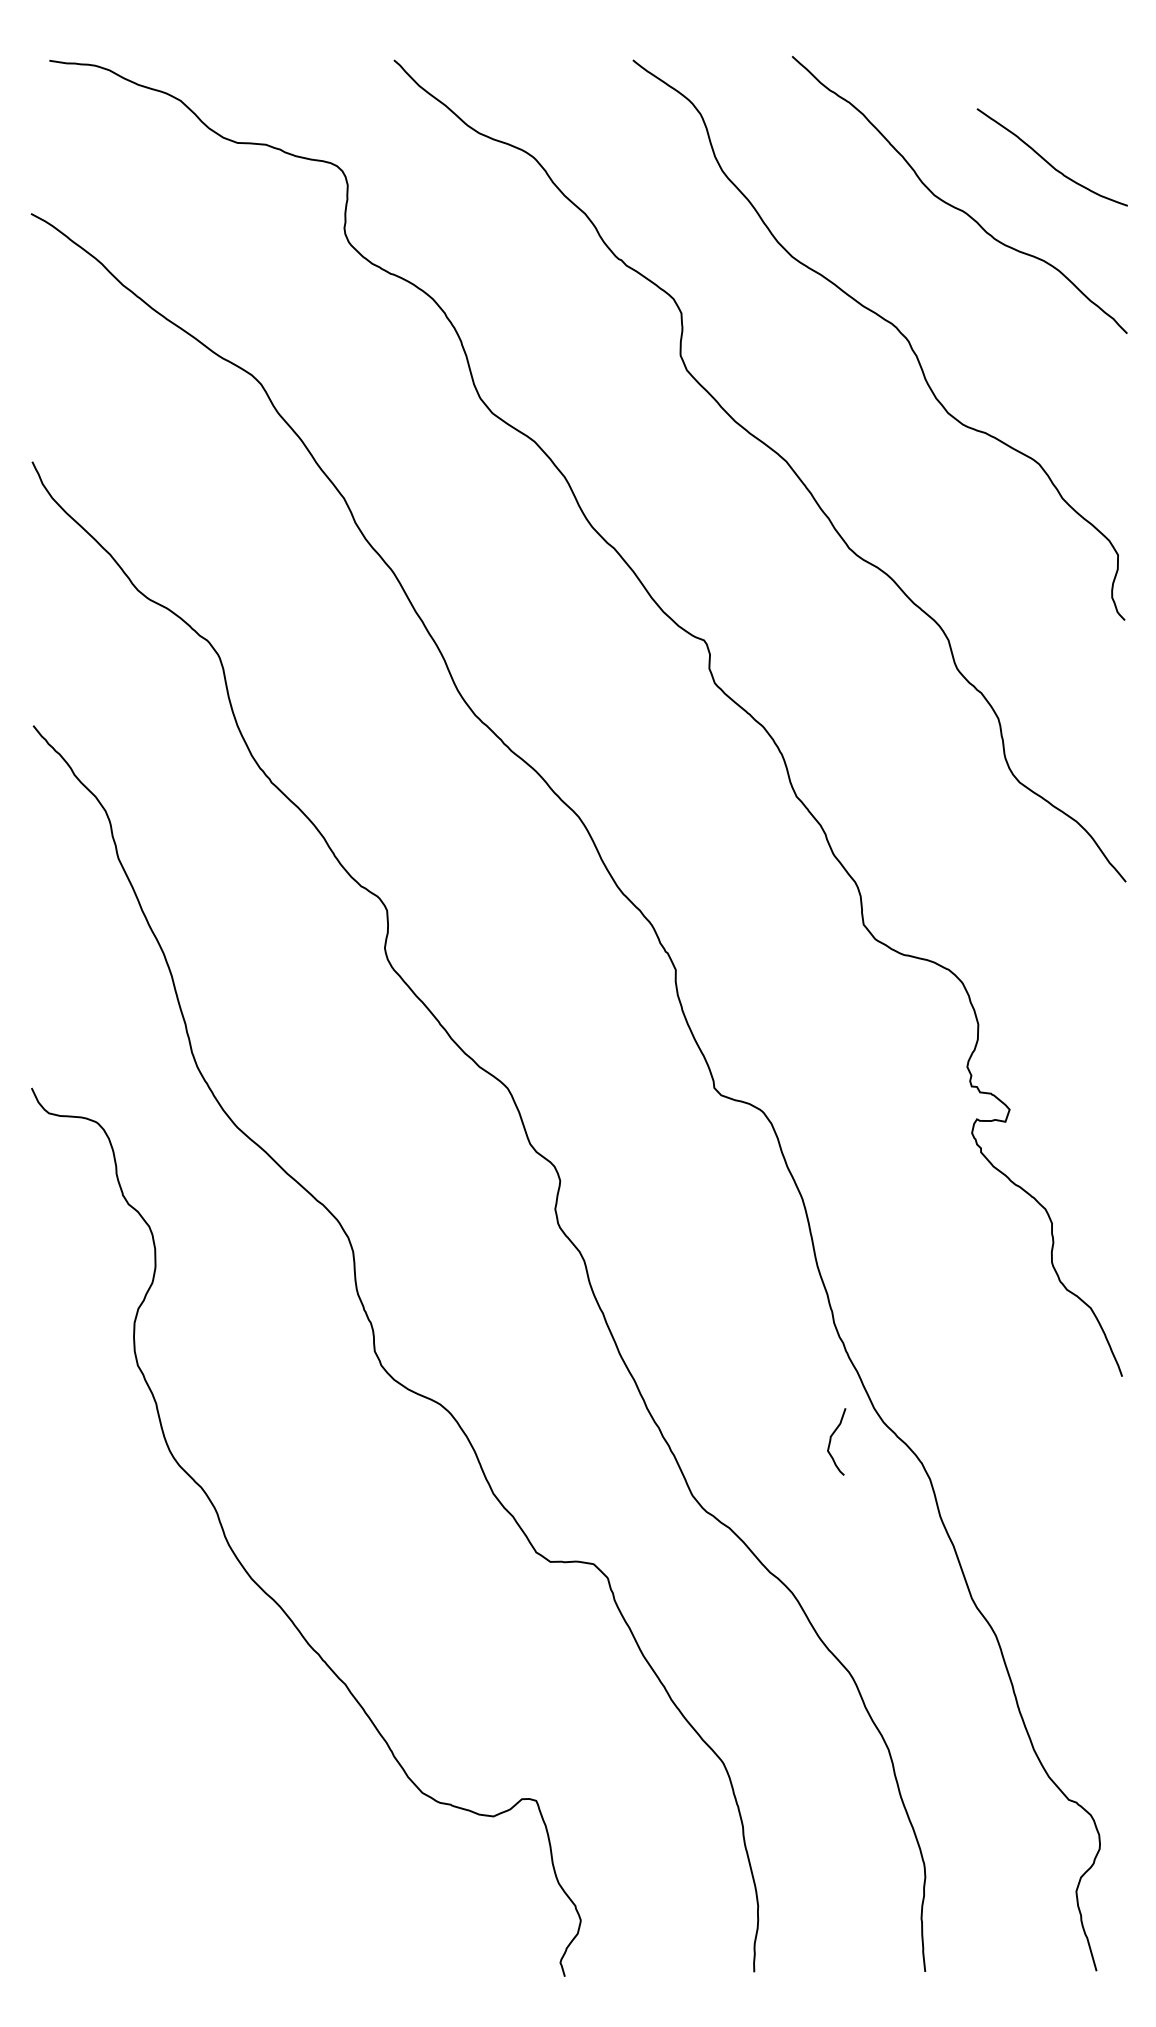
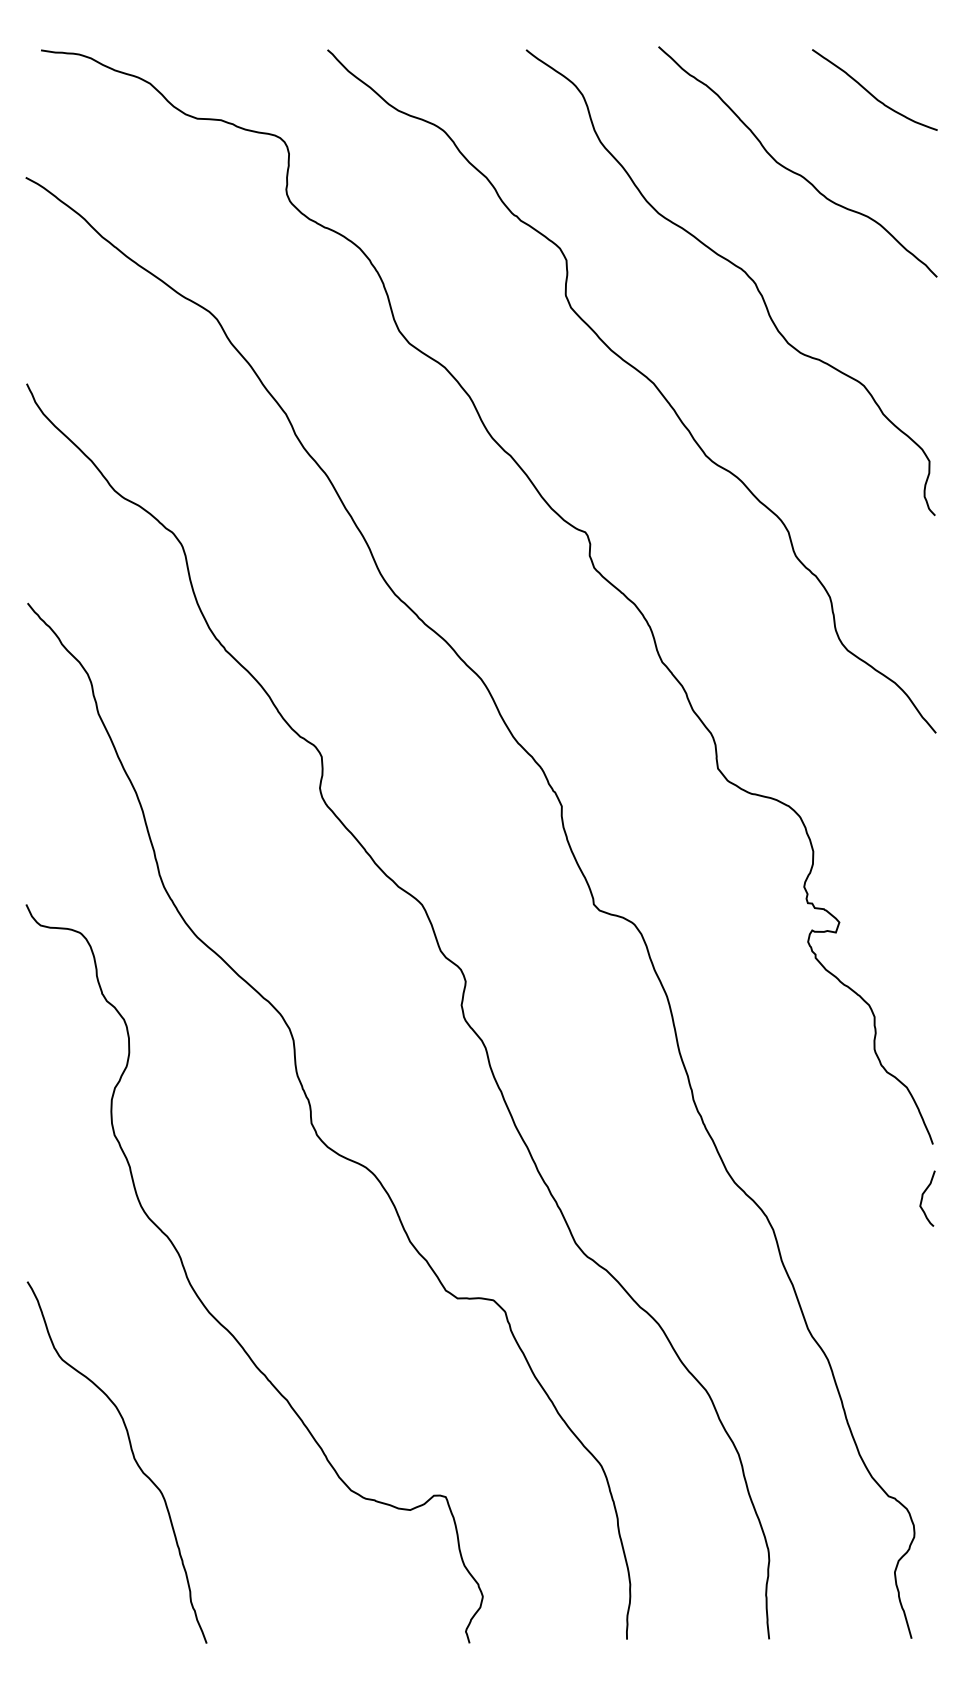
curve: (1048, 161) -> (871, 93), moved
curve: (831, 1440) -> (923, 1197), moved
curve: (160, 1754) -> (133, 1458), added

